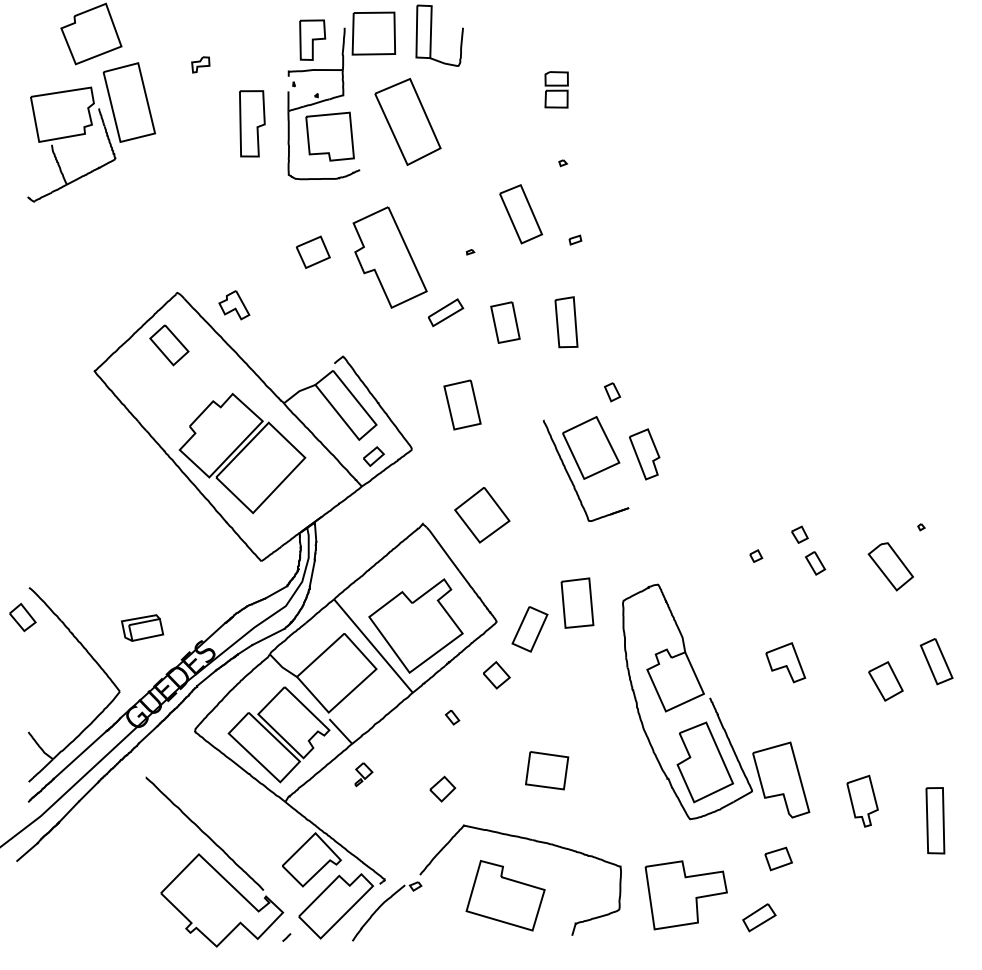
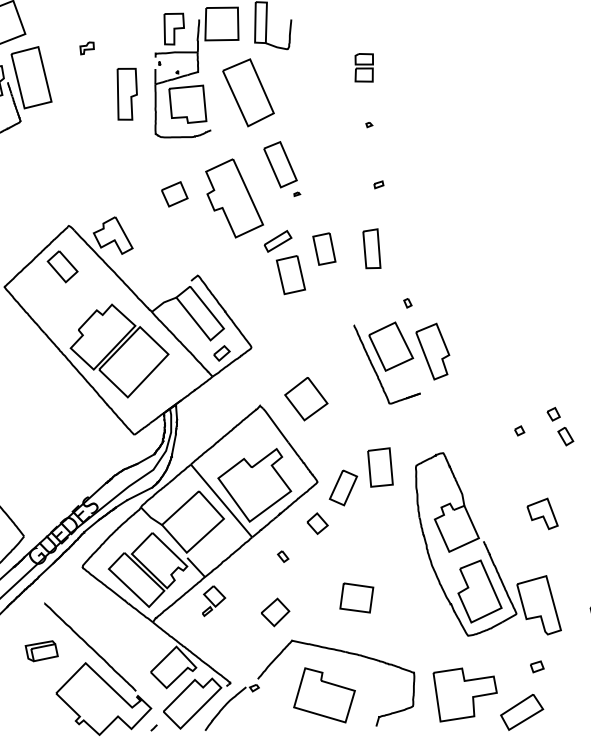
part: (521, 214) -> (280, 164), moved
part: (234, 304) -> (113, 234), size x1.67
part: (612, 391) -> (407, 302), size x0.62
part: (462, 404) -> (290, 274), moved
part: (644, 454) -> (432, 351), size x1.43
part: (142, 627) -> (41, 650), moved
part: (363, 774) -> (213, 600), size x1.67
part: (442, 788) -> (275, 611), size x1.43
part: (778, 859) -> (537, 667), size x0.62
part: (759, 917) -> (522, 712), size x1.67

